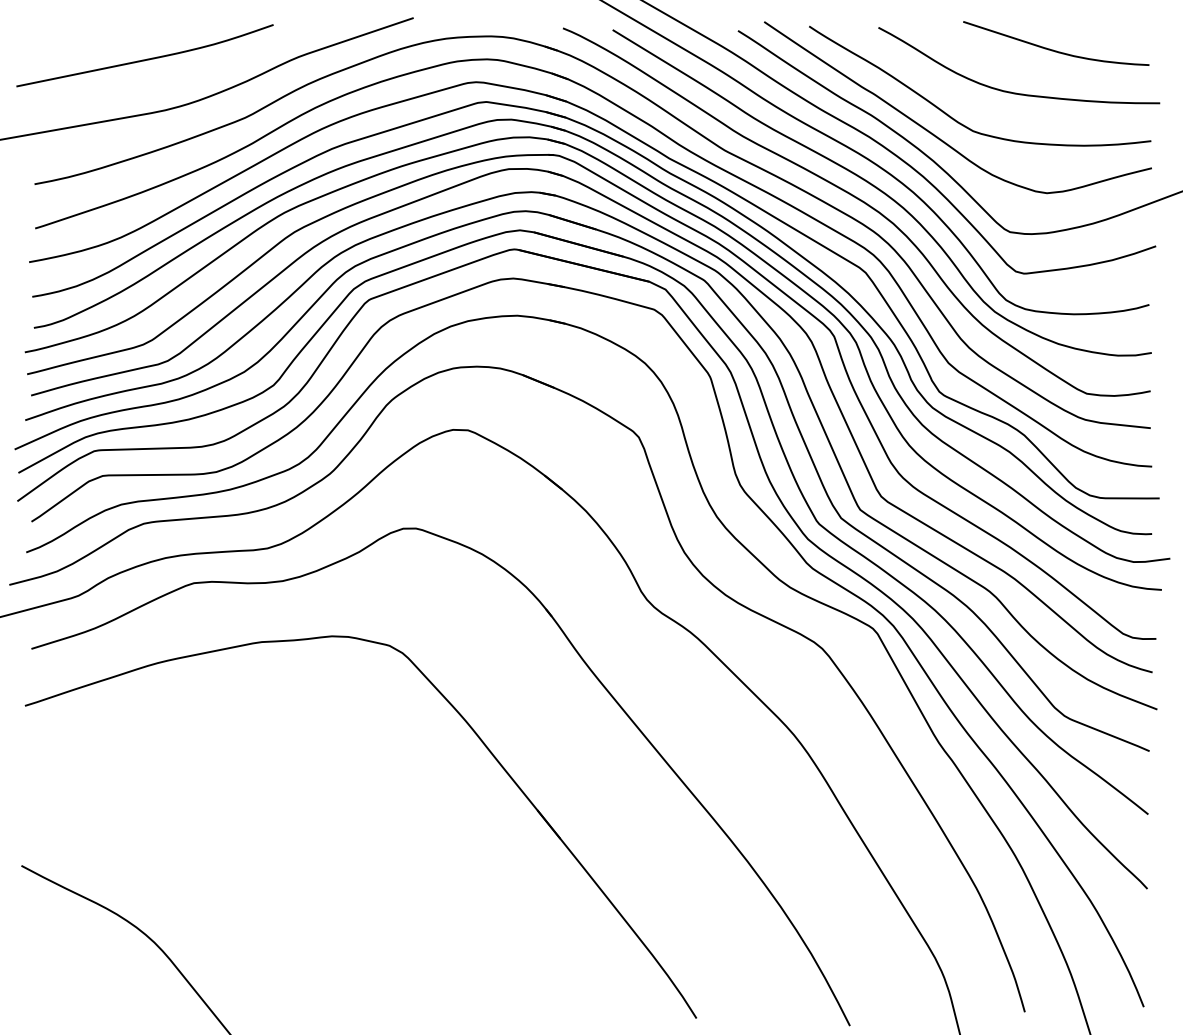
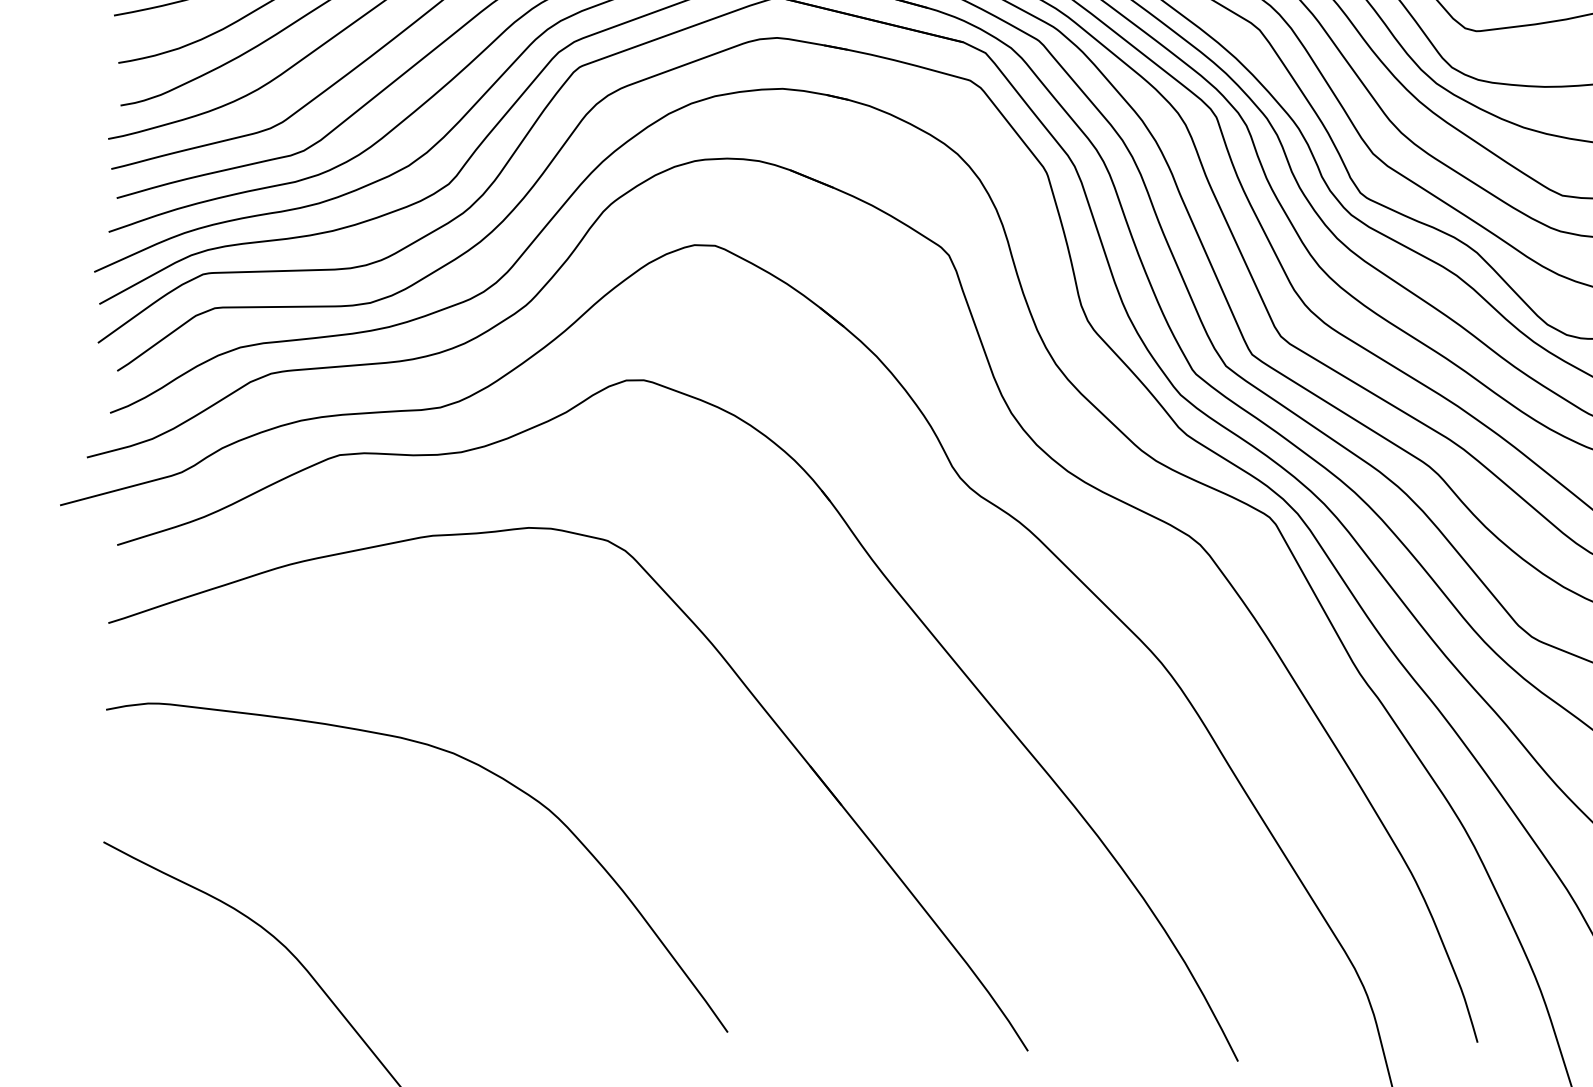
curve: (281, 804) -> (459, 758), added

